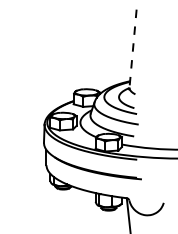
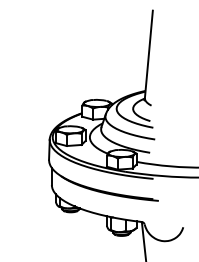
line: (132, 48) -> (148, 54), dashed -> solid

